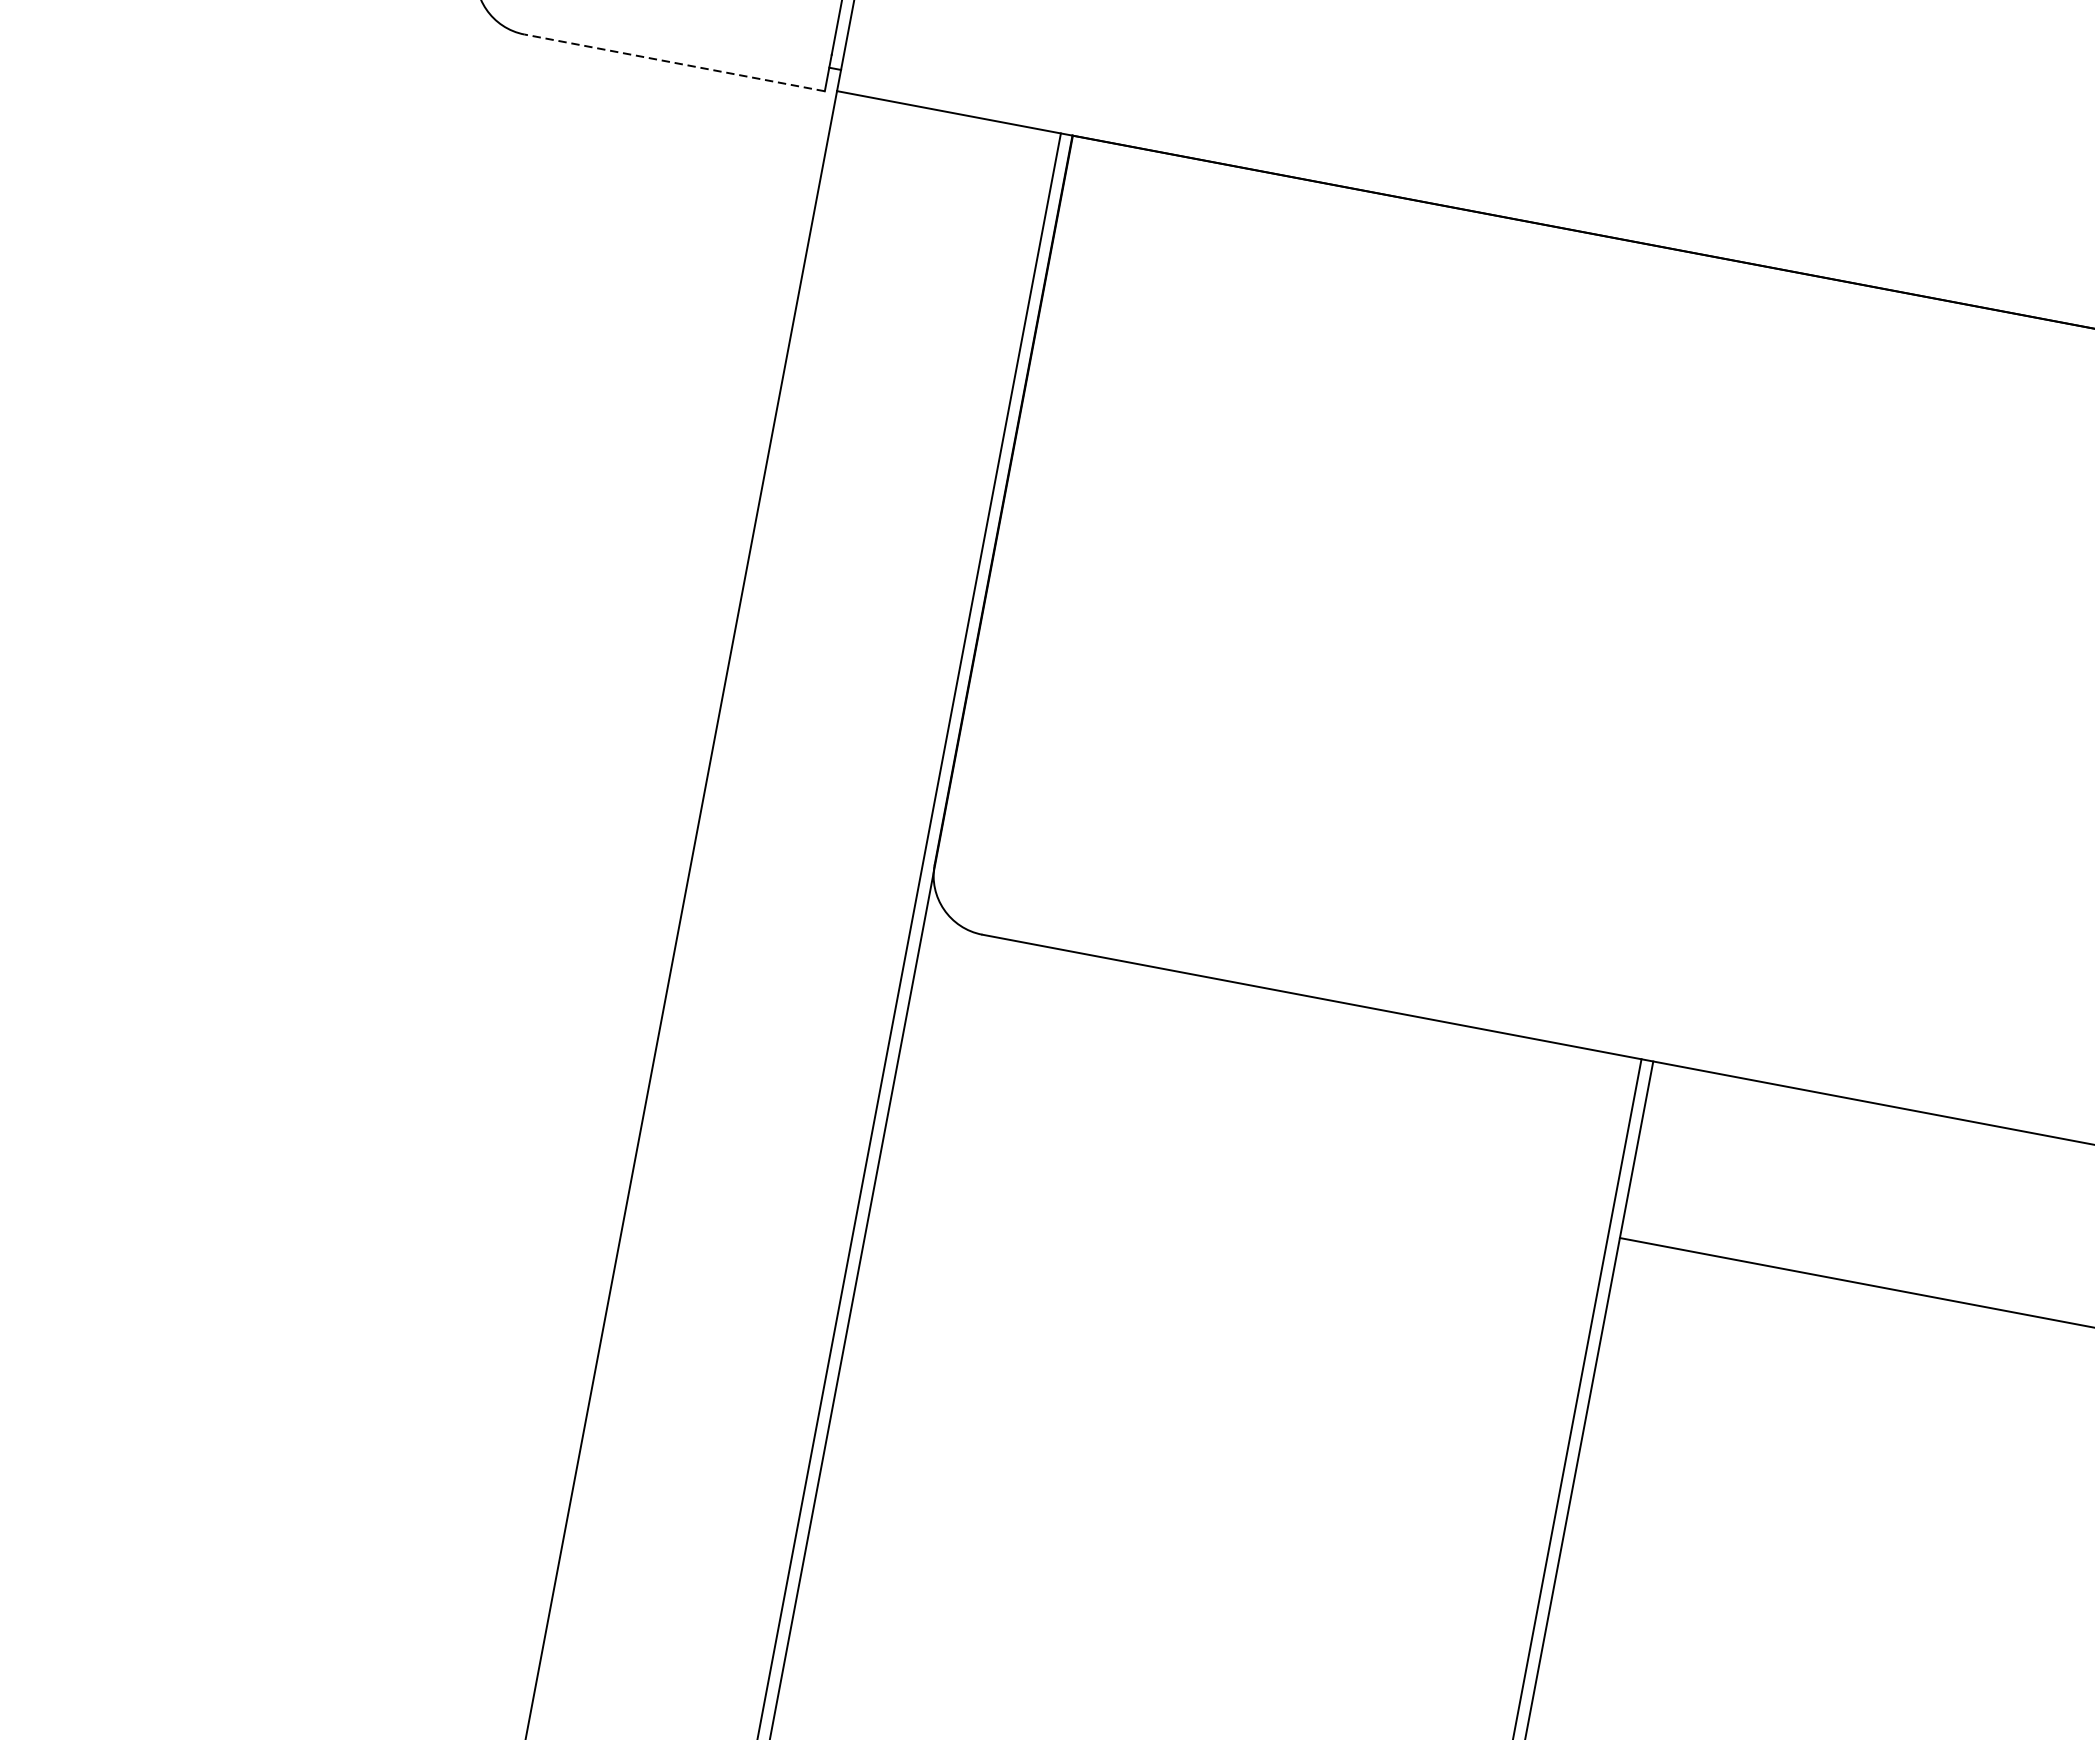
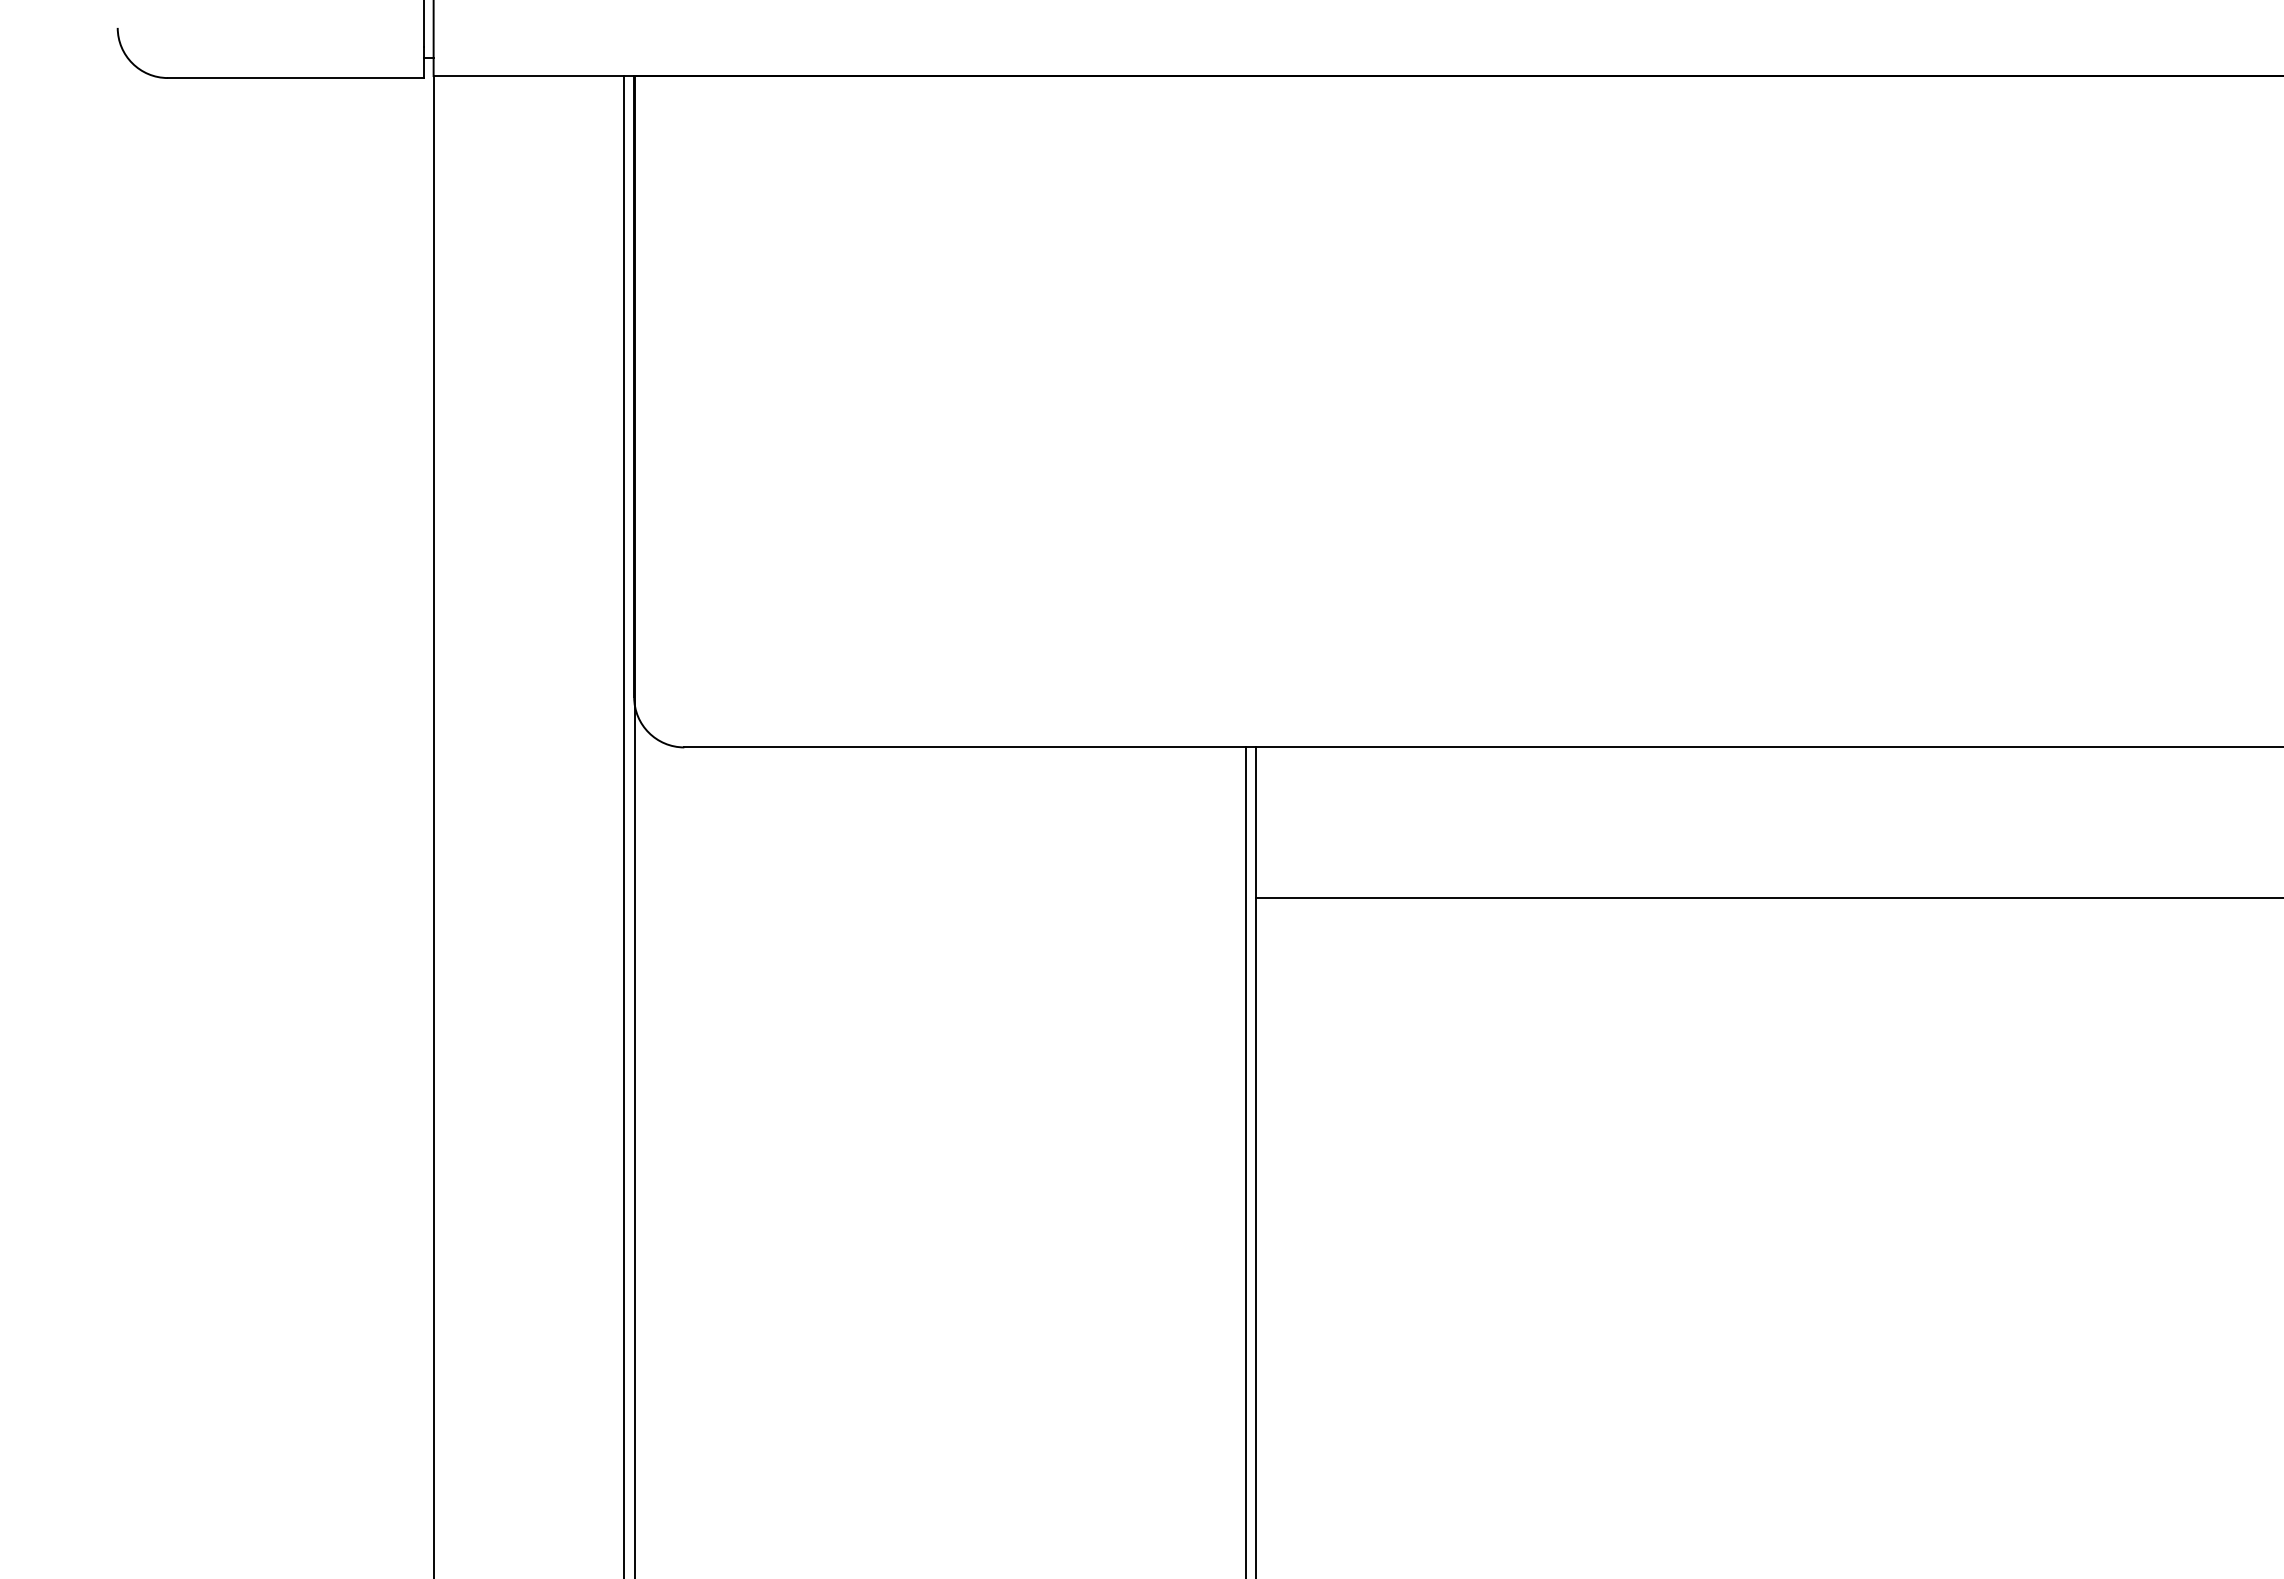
line: (674, 63) -> (295, 78), dashed -> solid

